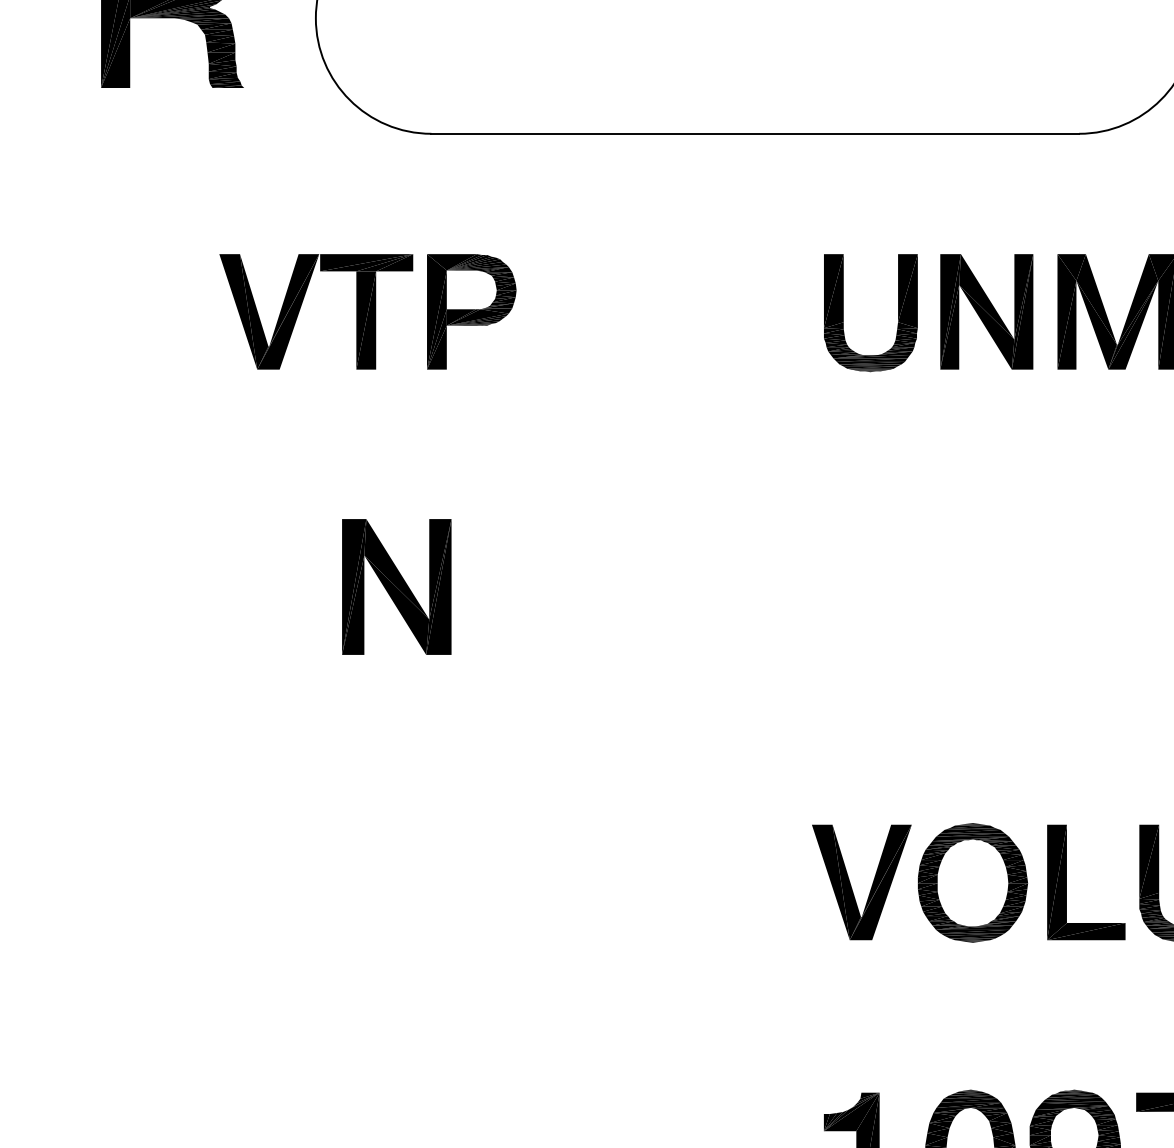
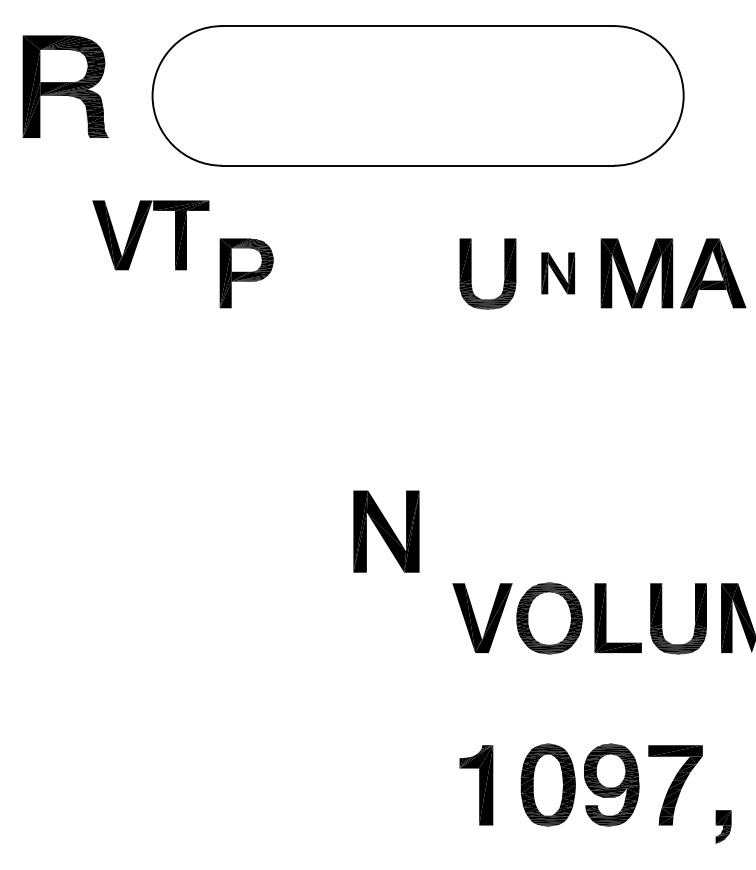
part: (300, 308) -> (141, 233), moved
part: (987, 312) -> (558, 273), size x0.6
part: (396, 586) -> (386, 531), moved

